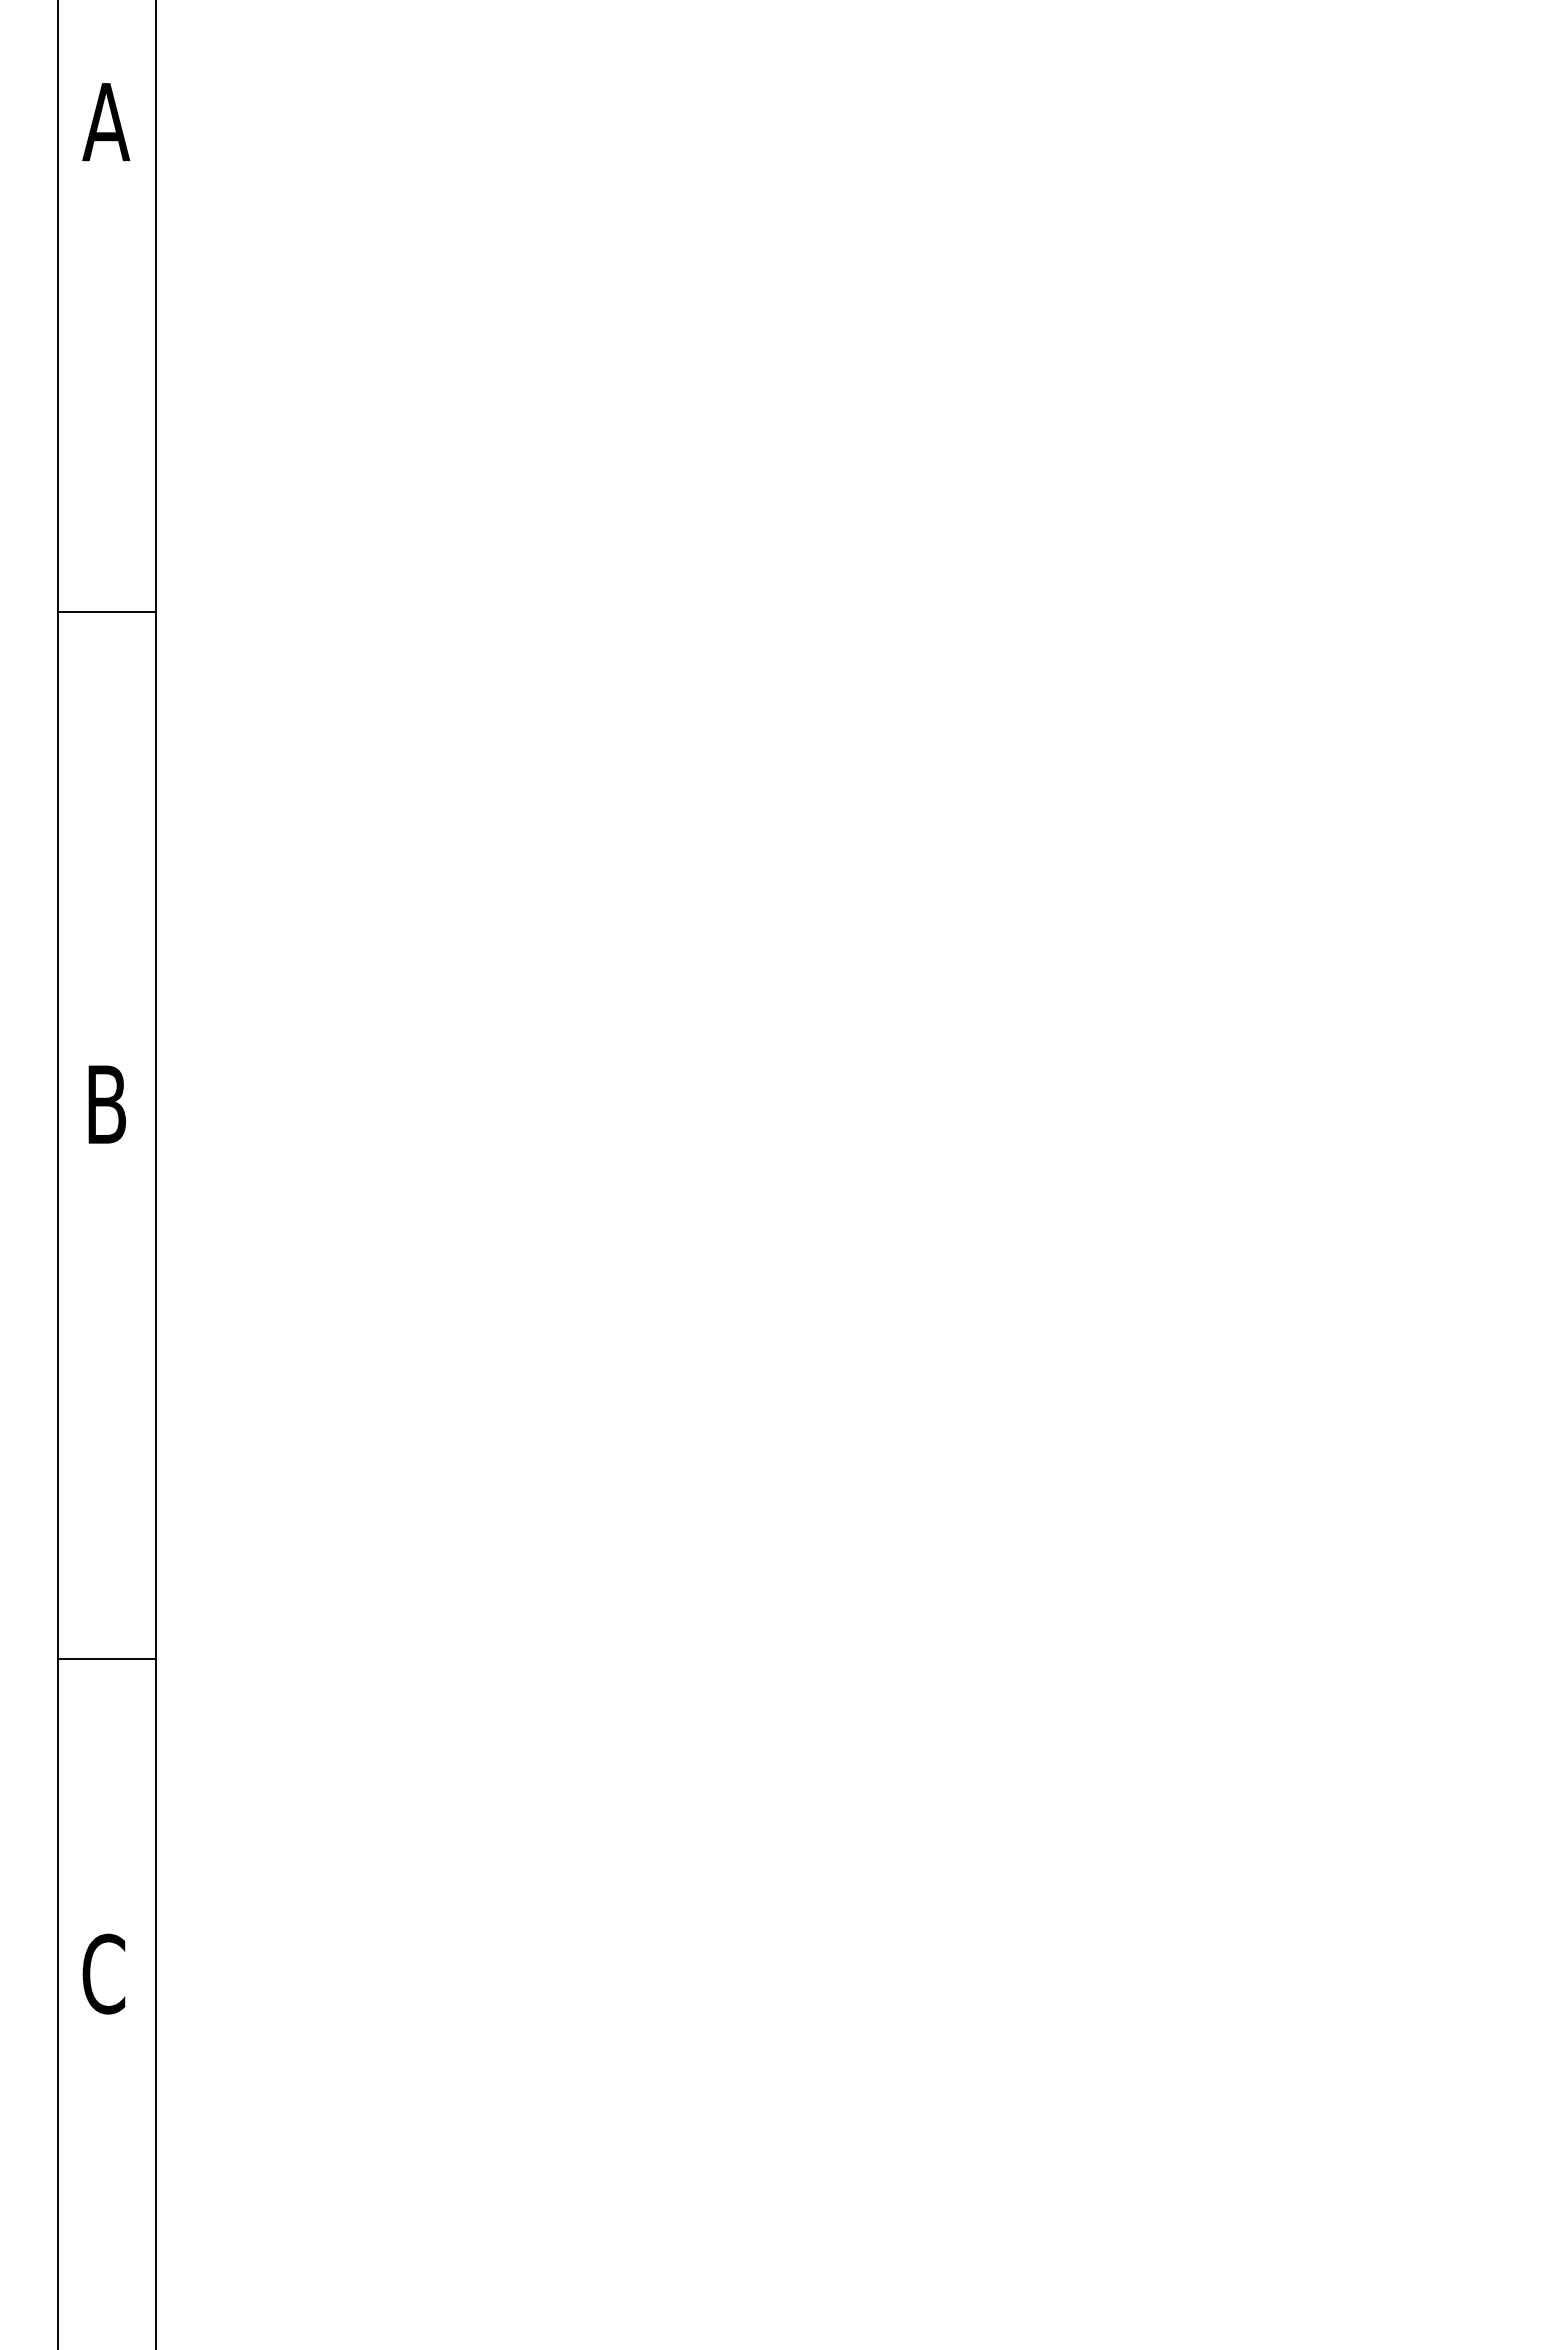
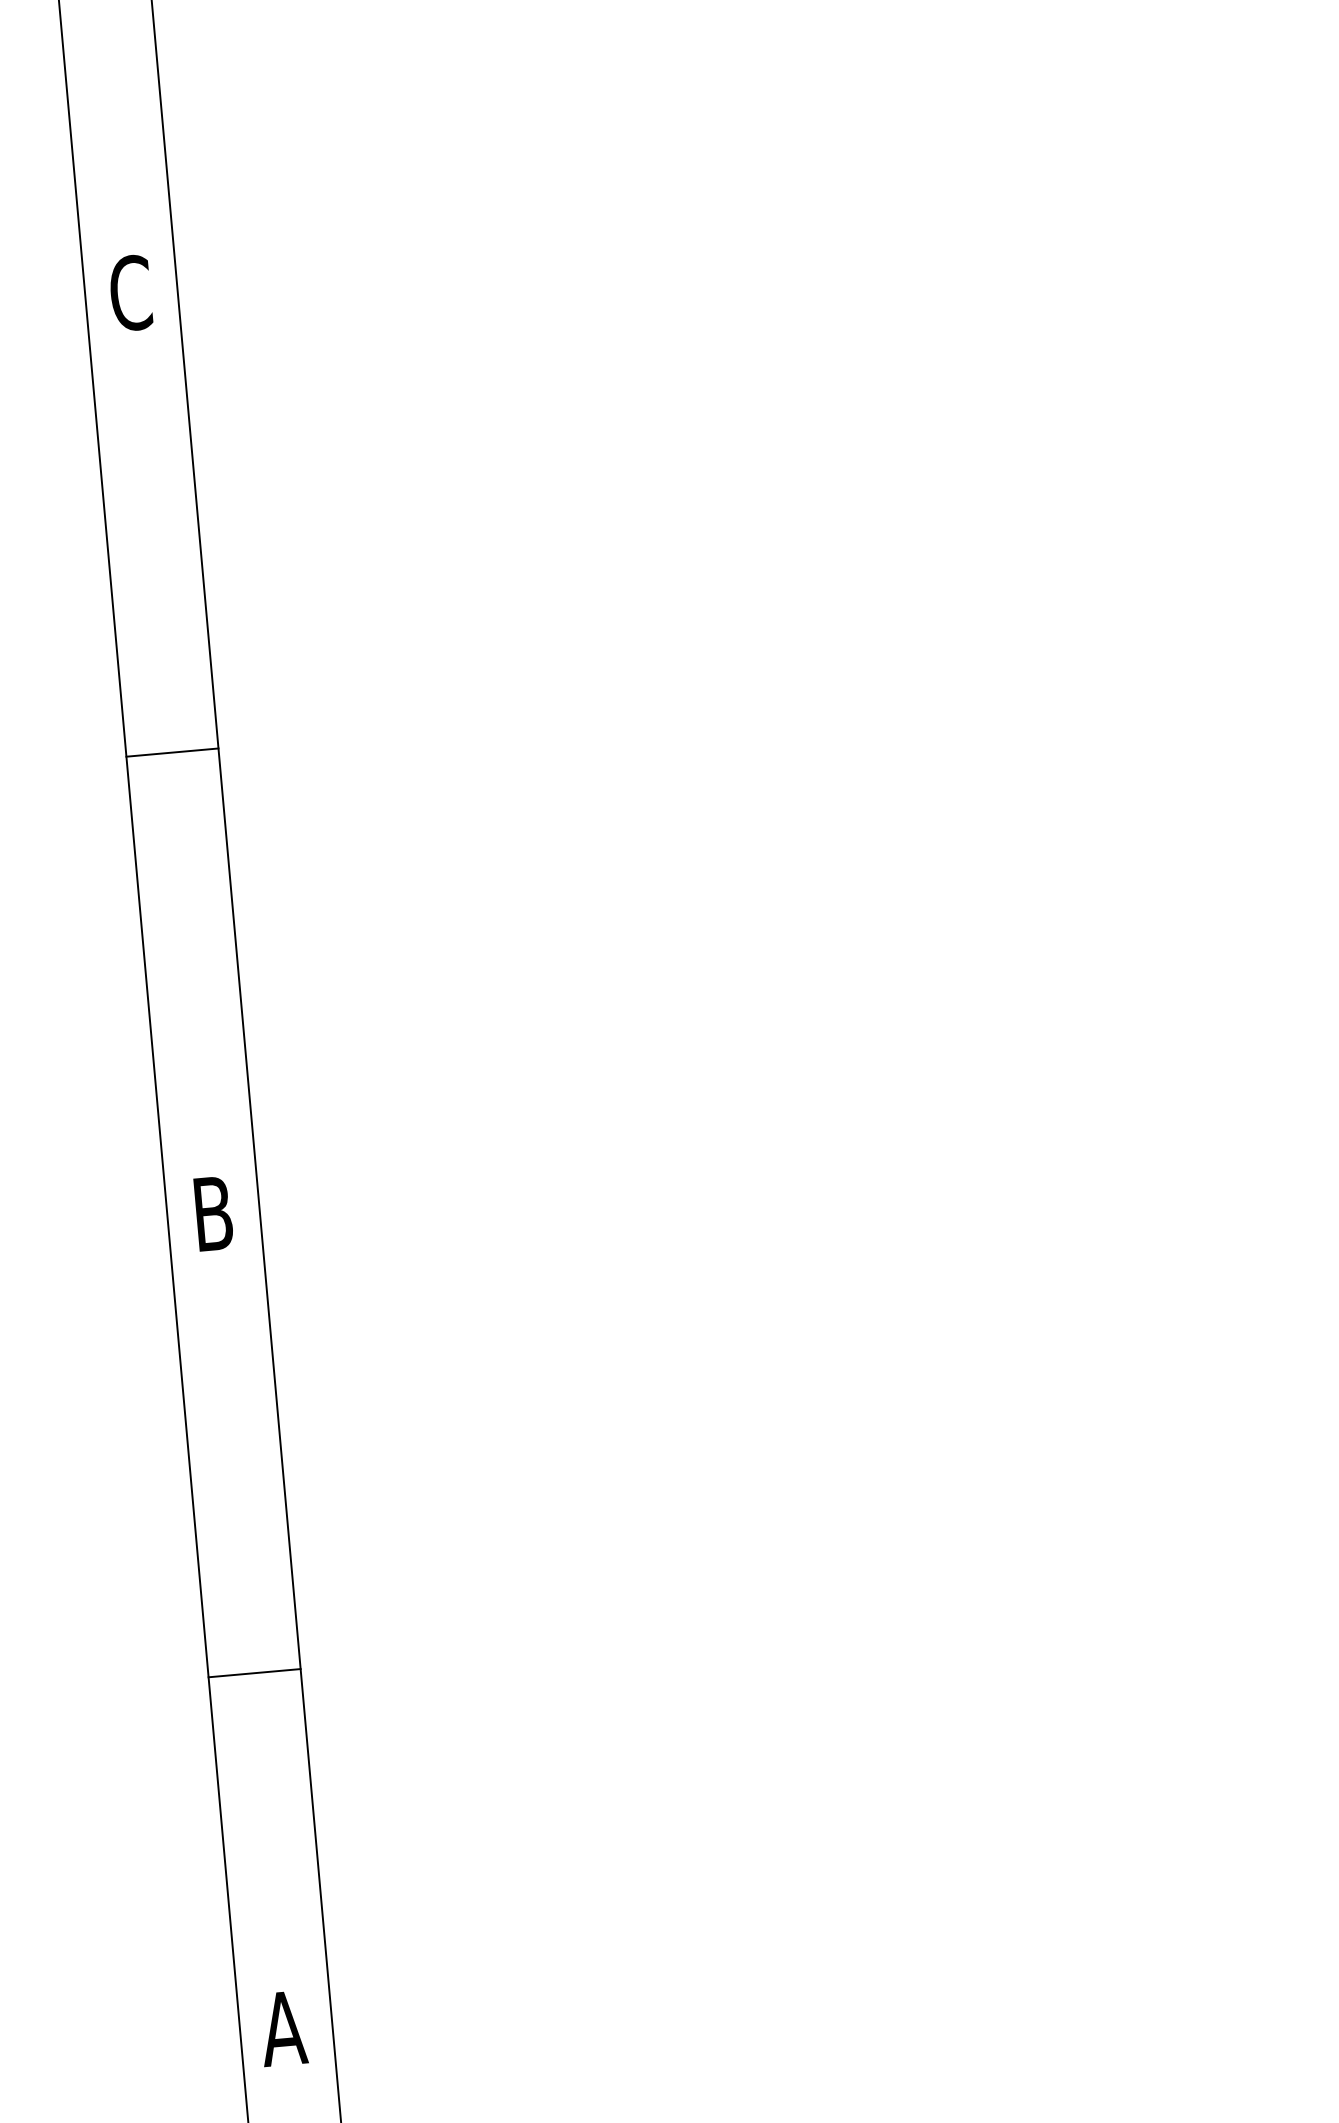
text: (106, 121) -> (130, 292), A -> C
line: (106, 1658) -> (254, 1672), moved
text: (103, 1973) -> (282, 2028), C -> A

